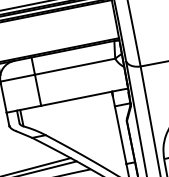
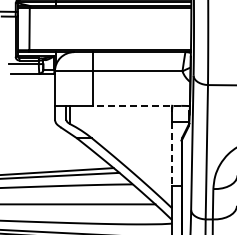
line: (80, 97) -> (137, 105), solid -> dashed
line: (120, 135) -> (171, 154), solid -> dashed

